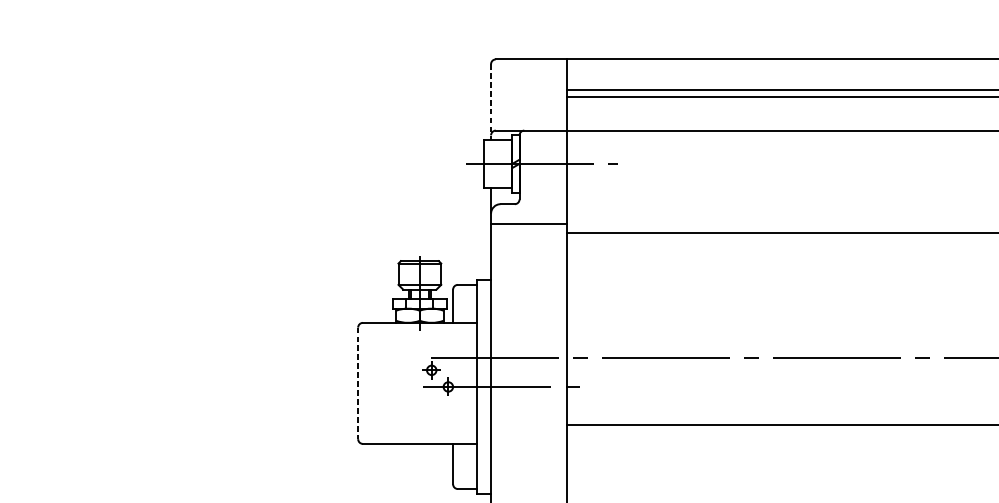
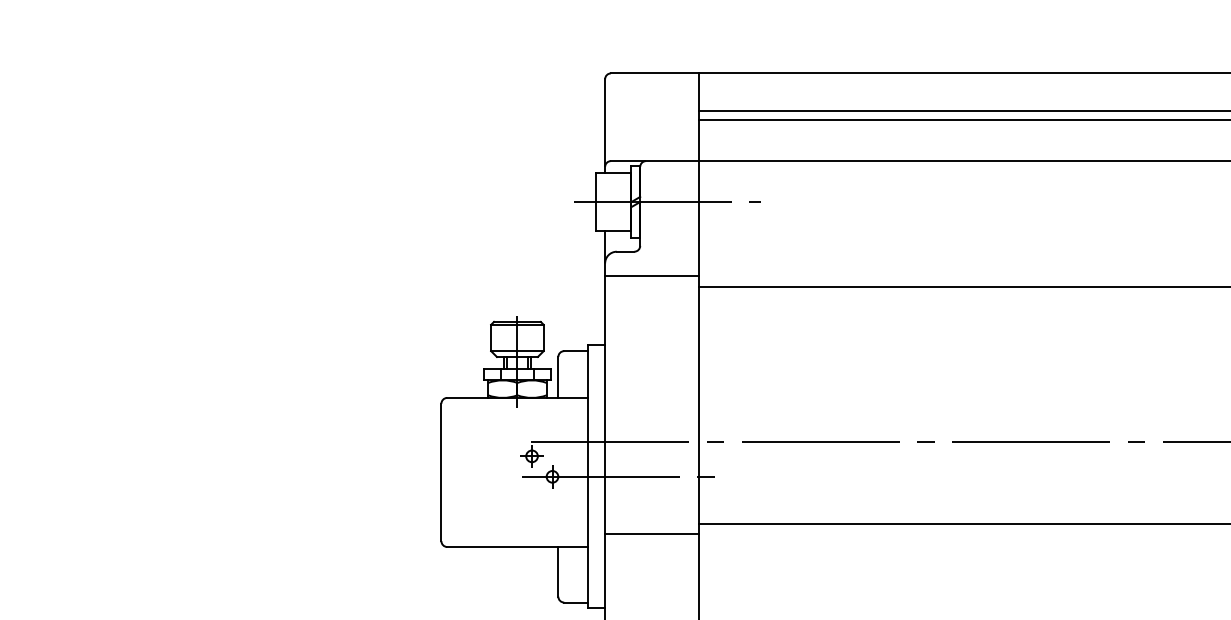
line: (491, 102) -> (605, 126), dashed -> solid
line: (358, 383) -> (441, 472), dashed -> solid
line: (528, 433) -> (651, 534), added

